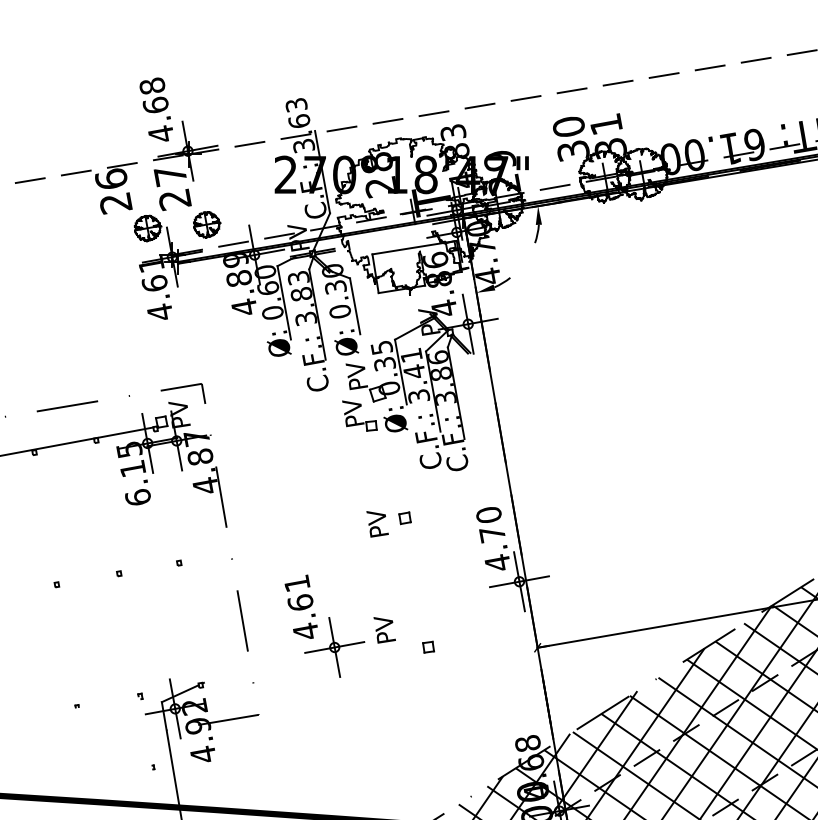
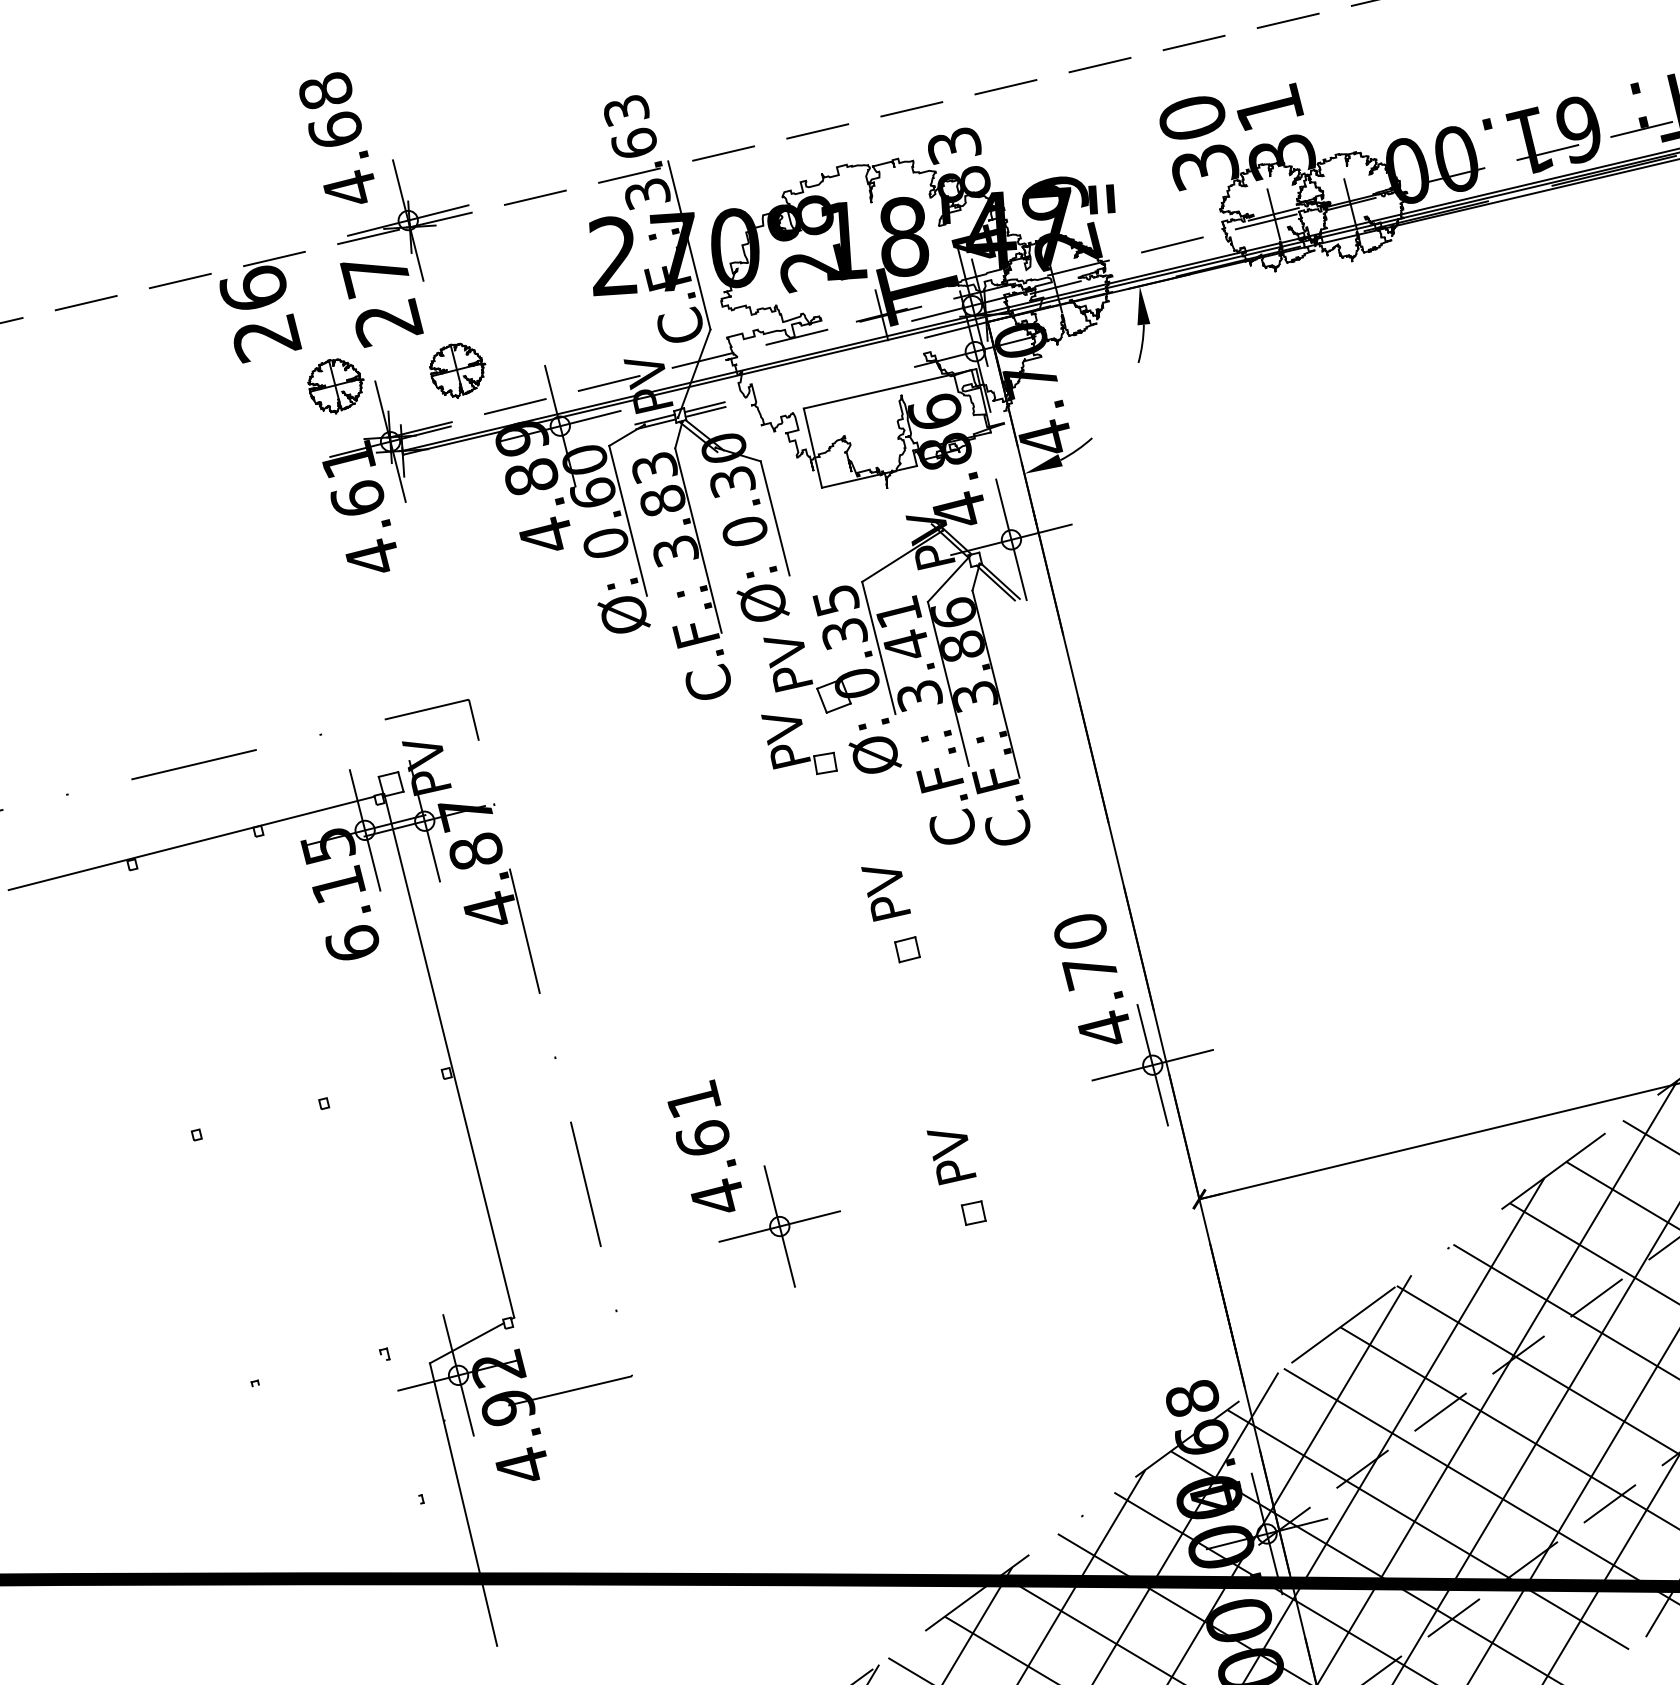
text: (377, 524) -> (885, 893), moved
line: (180, 554) -> (448, 1055), added
text: (384, 630) -> (951, 1157), moved

